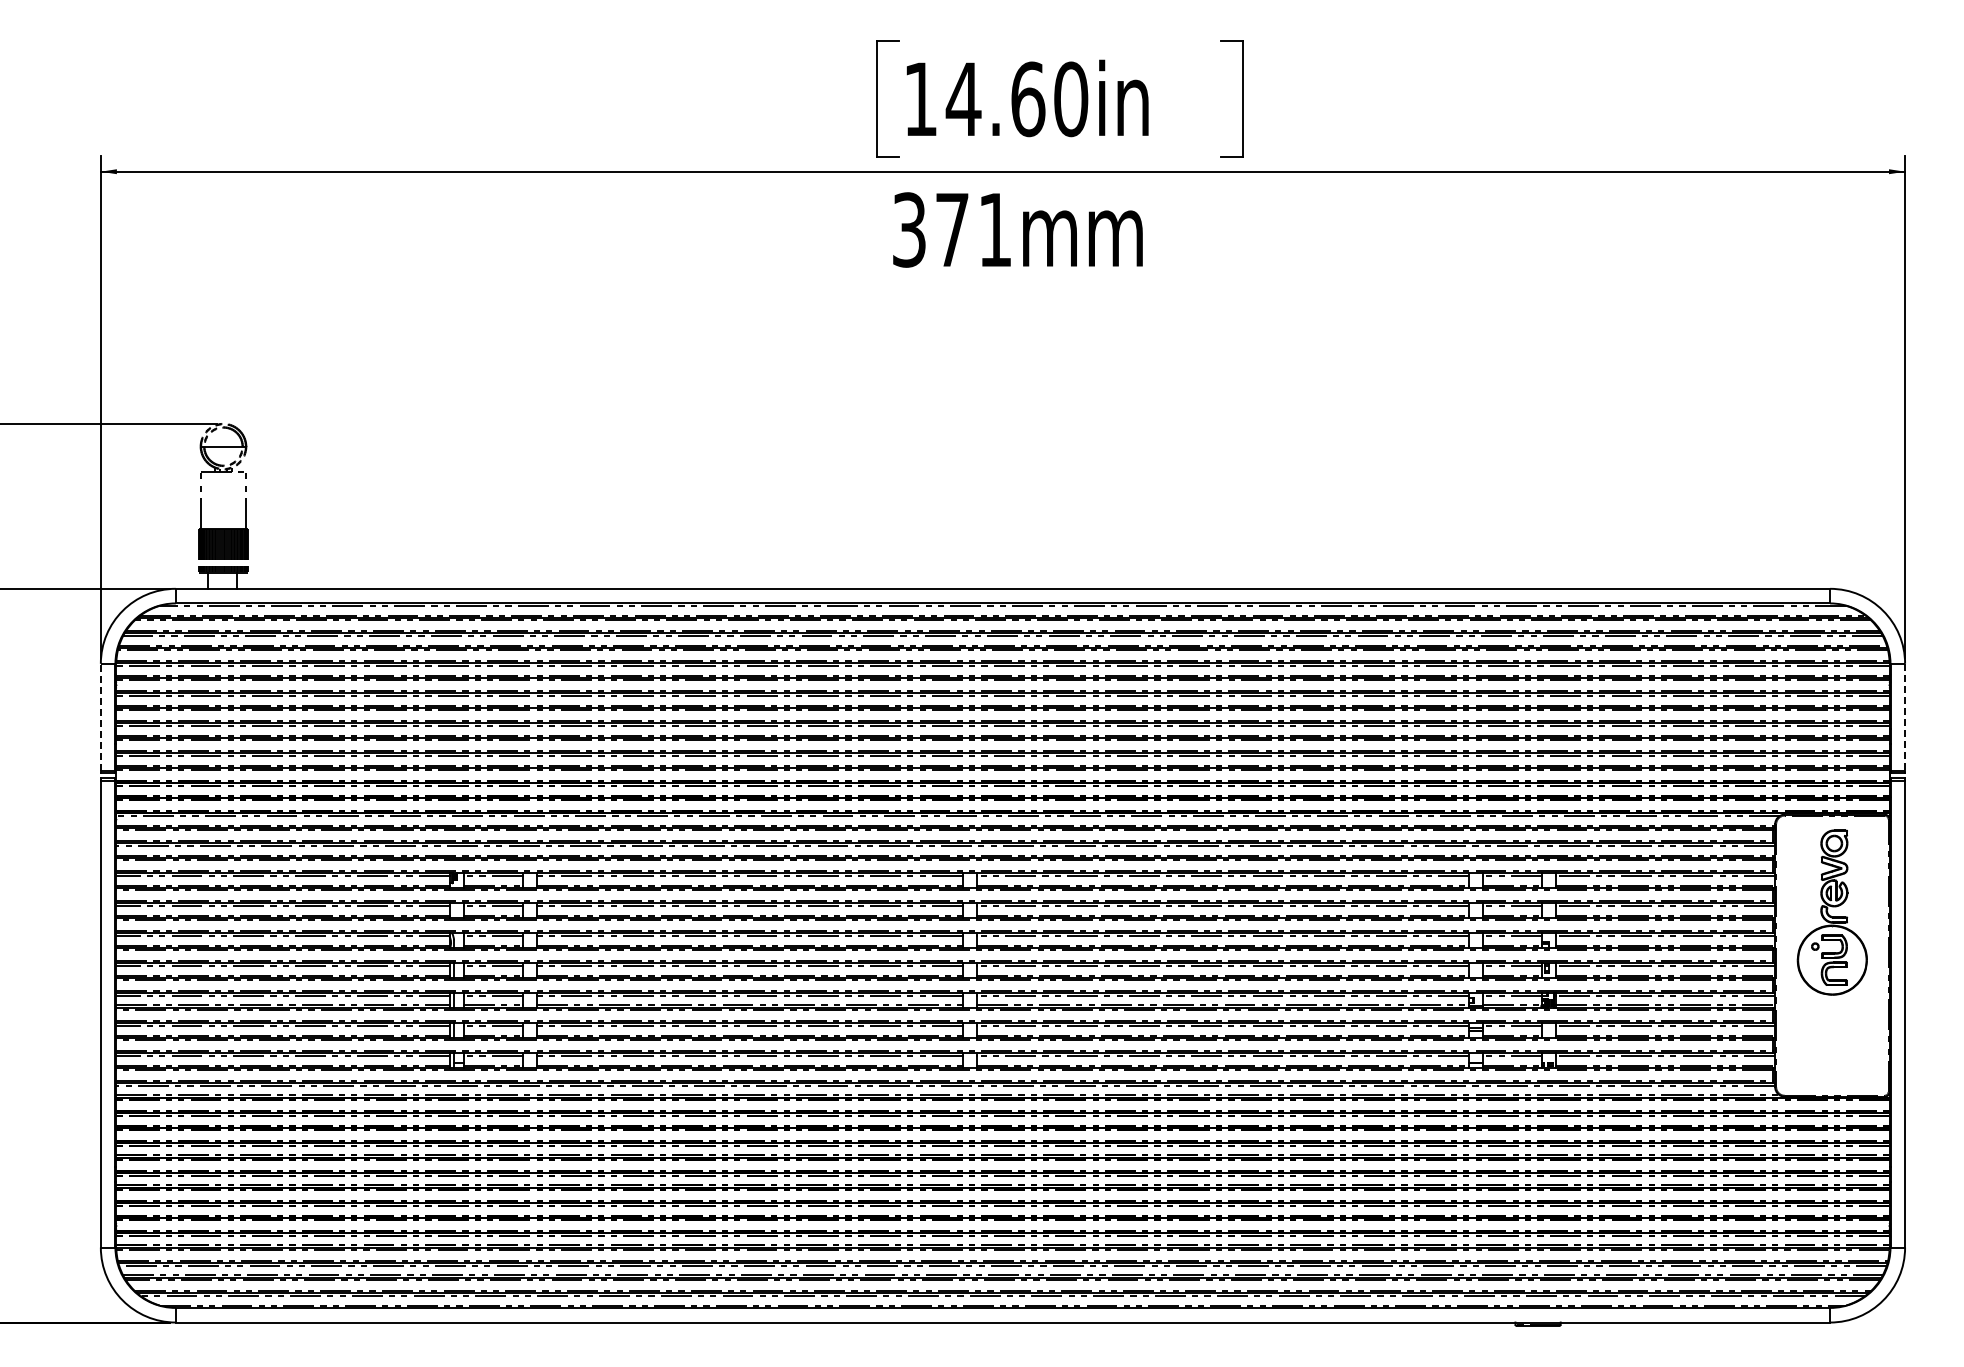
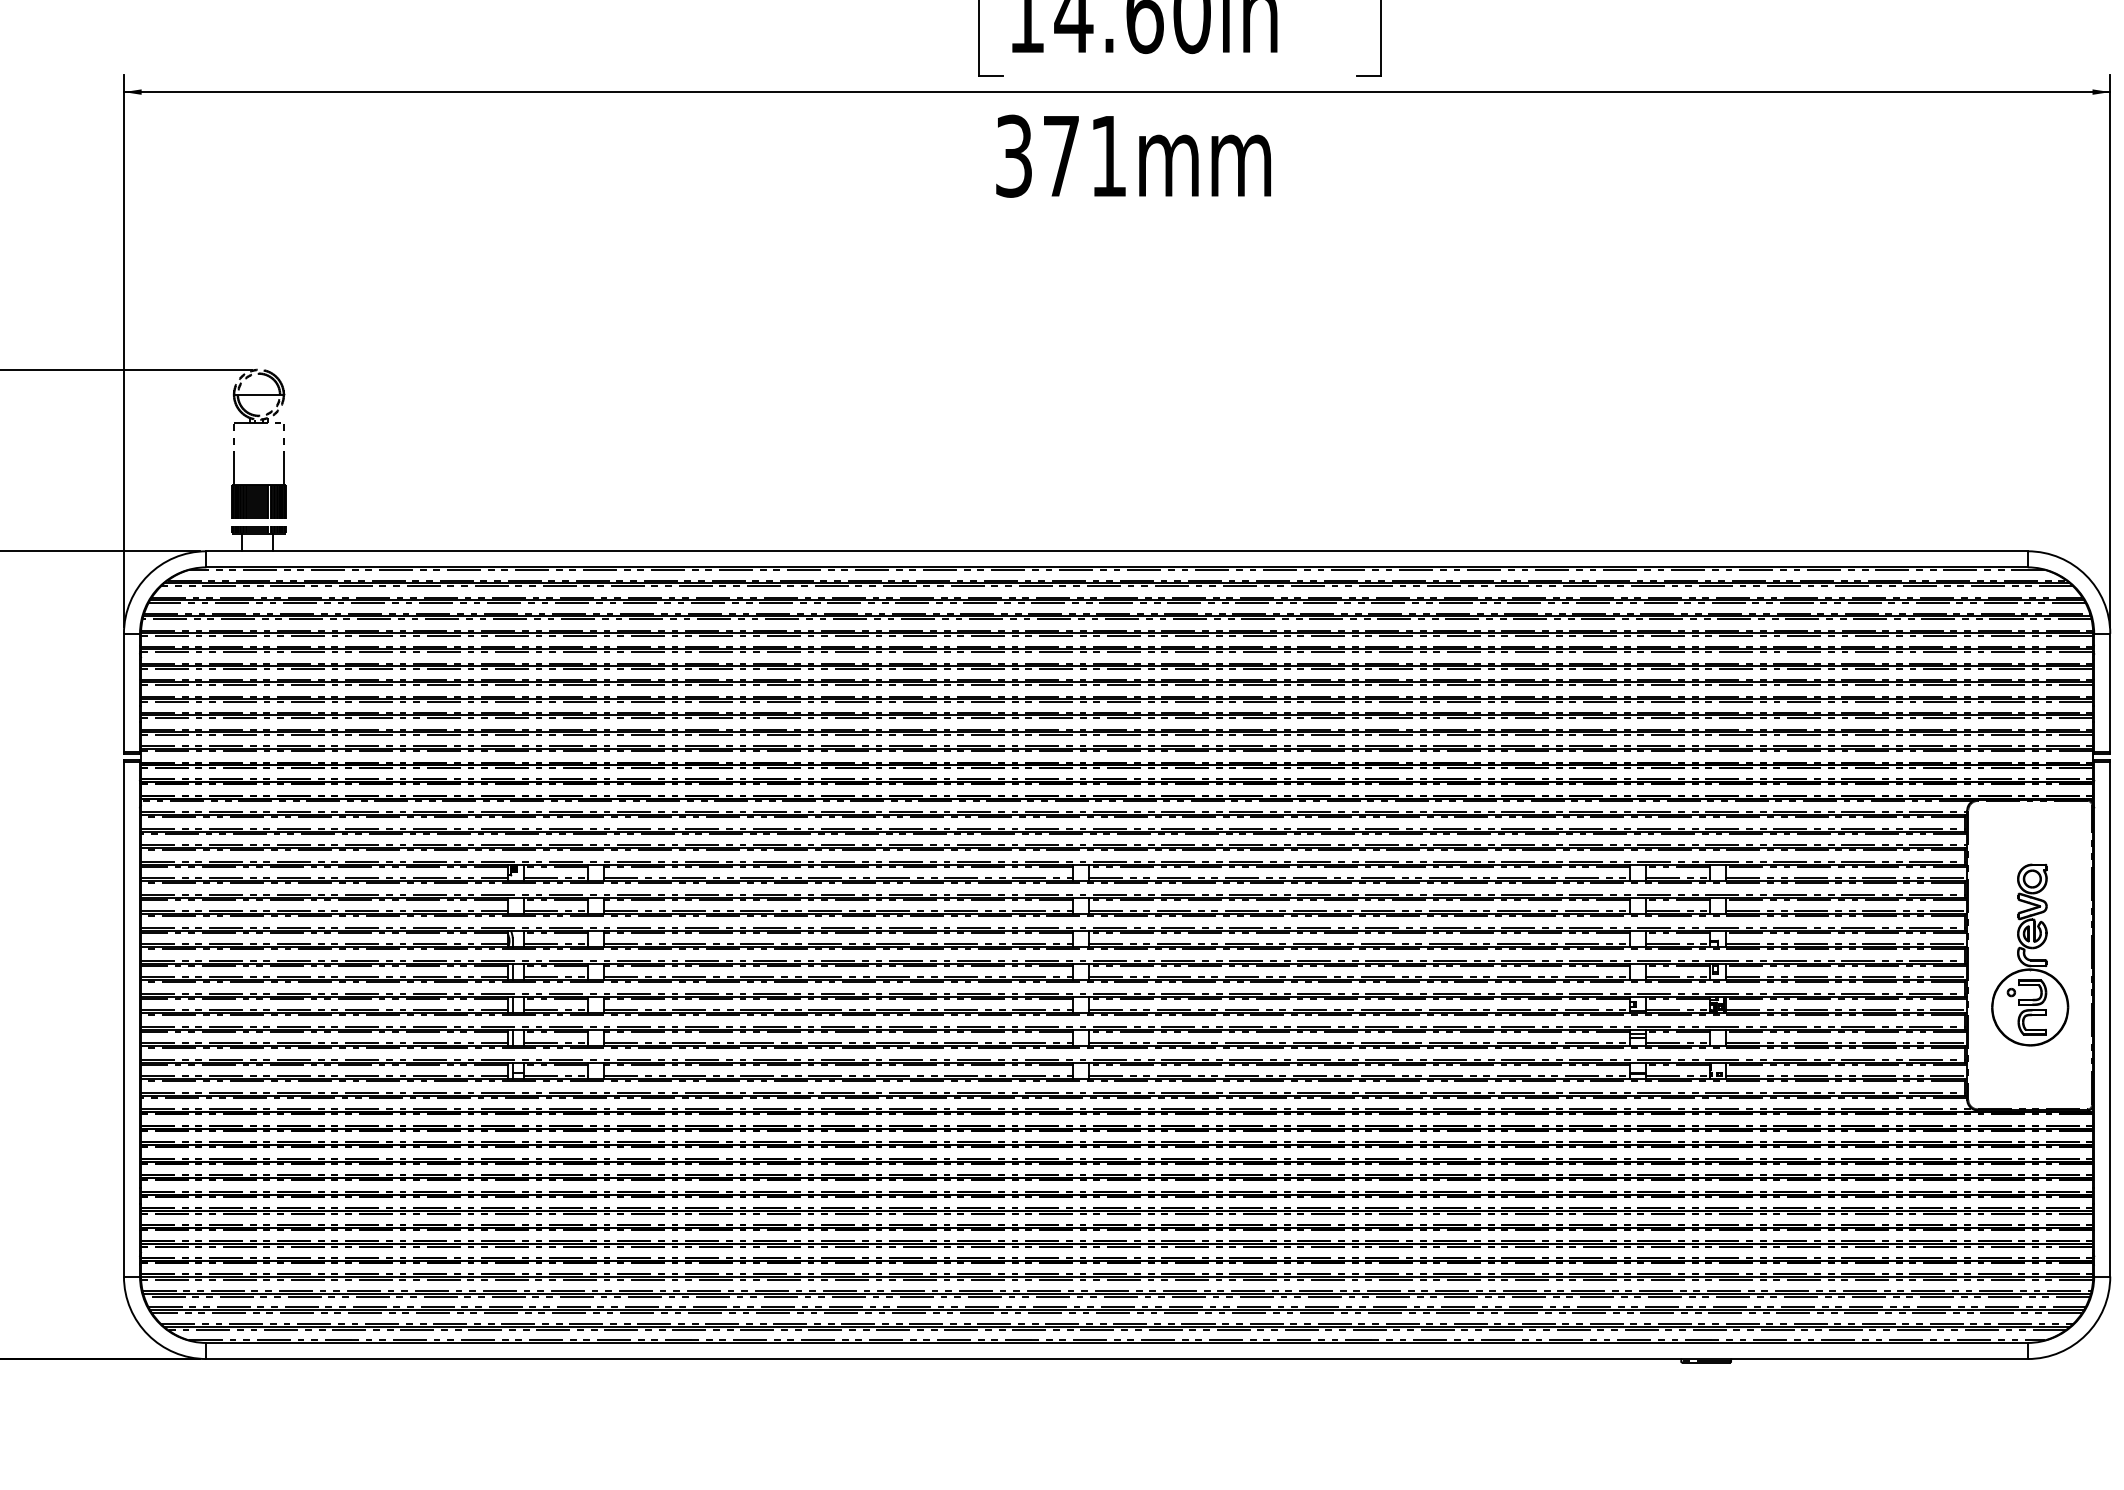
line: (100, 717) -> (123, 692), dashed -> solid
line: (1905, 717) -> (2110, 692), dashed -> solid
part: (1831, 912) -> (2029, 954), moved

